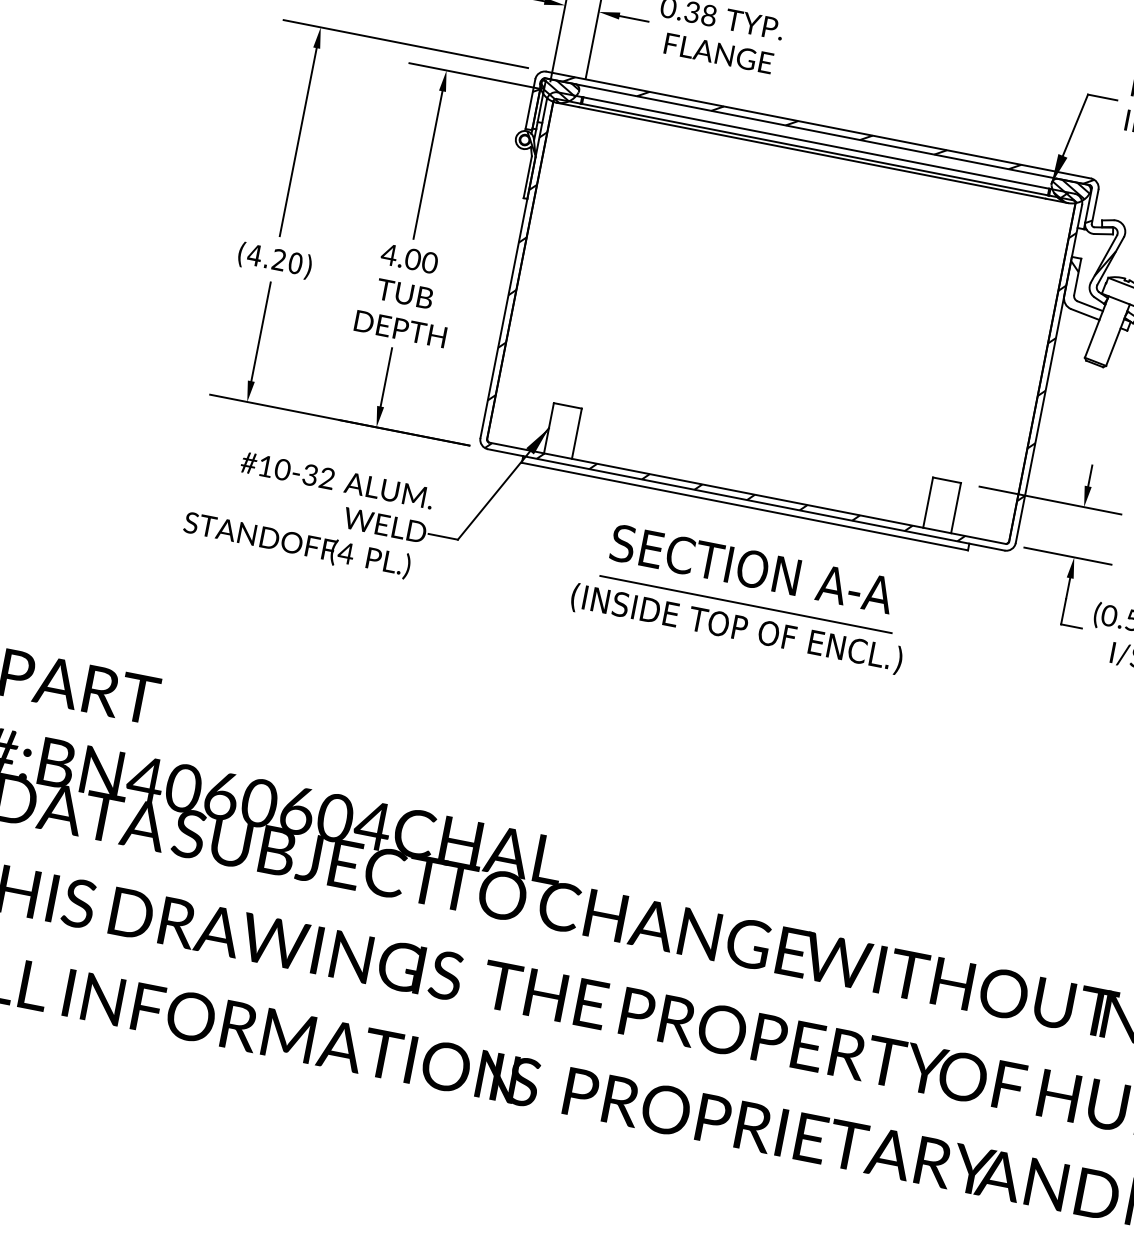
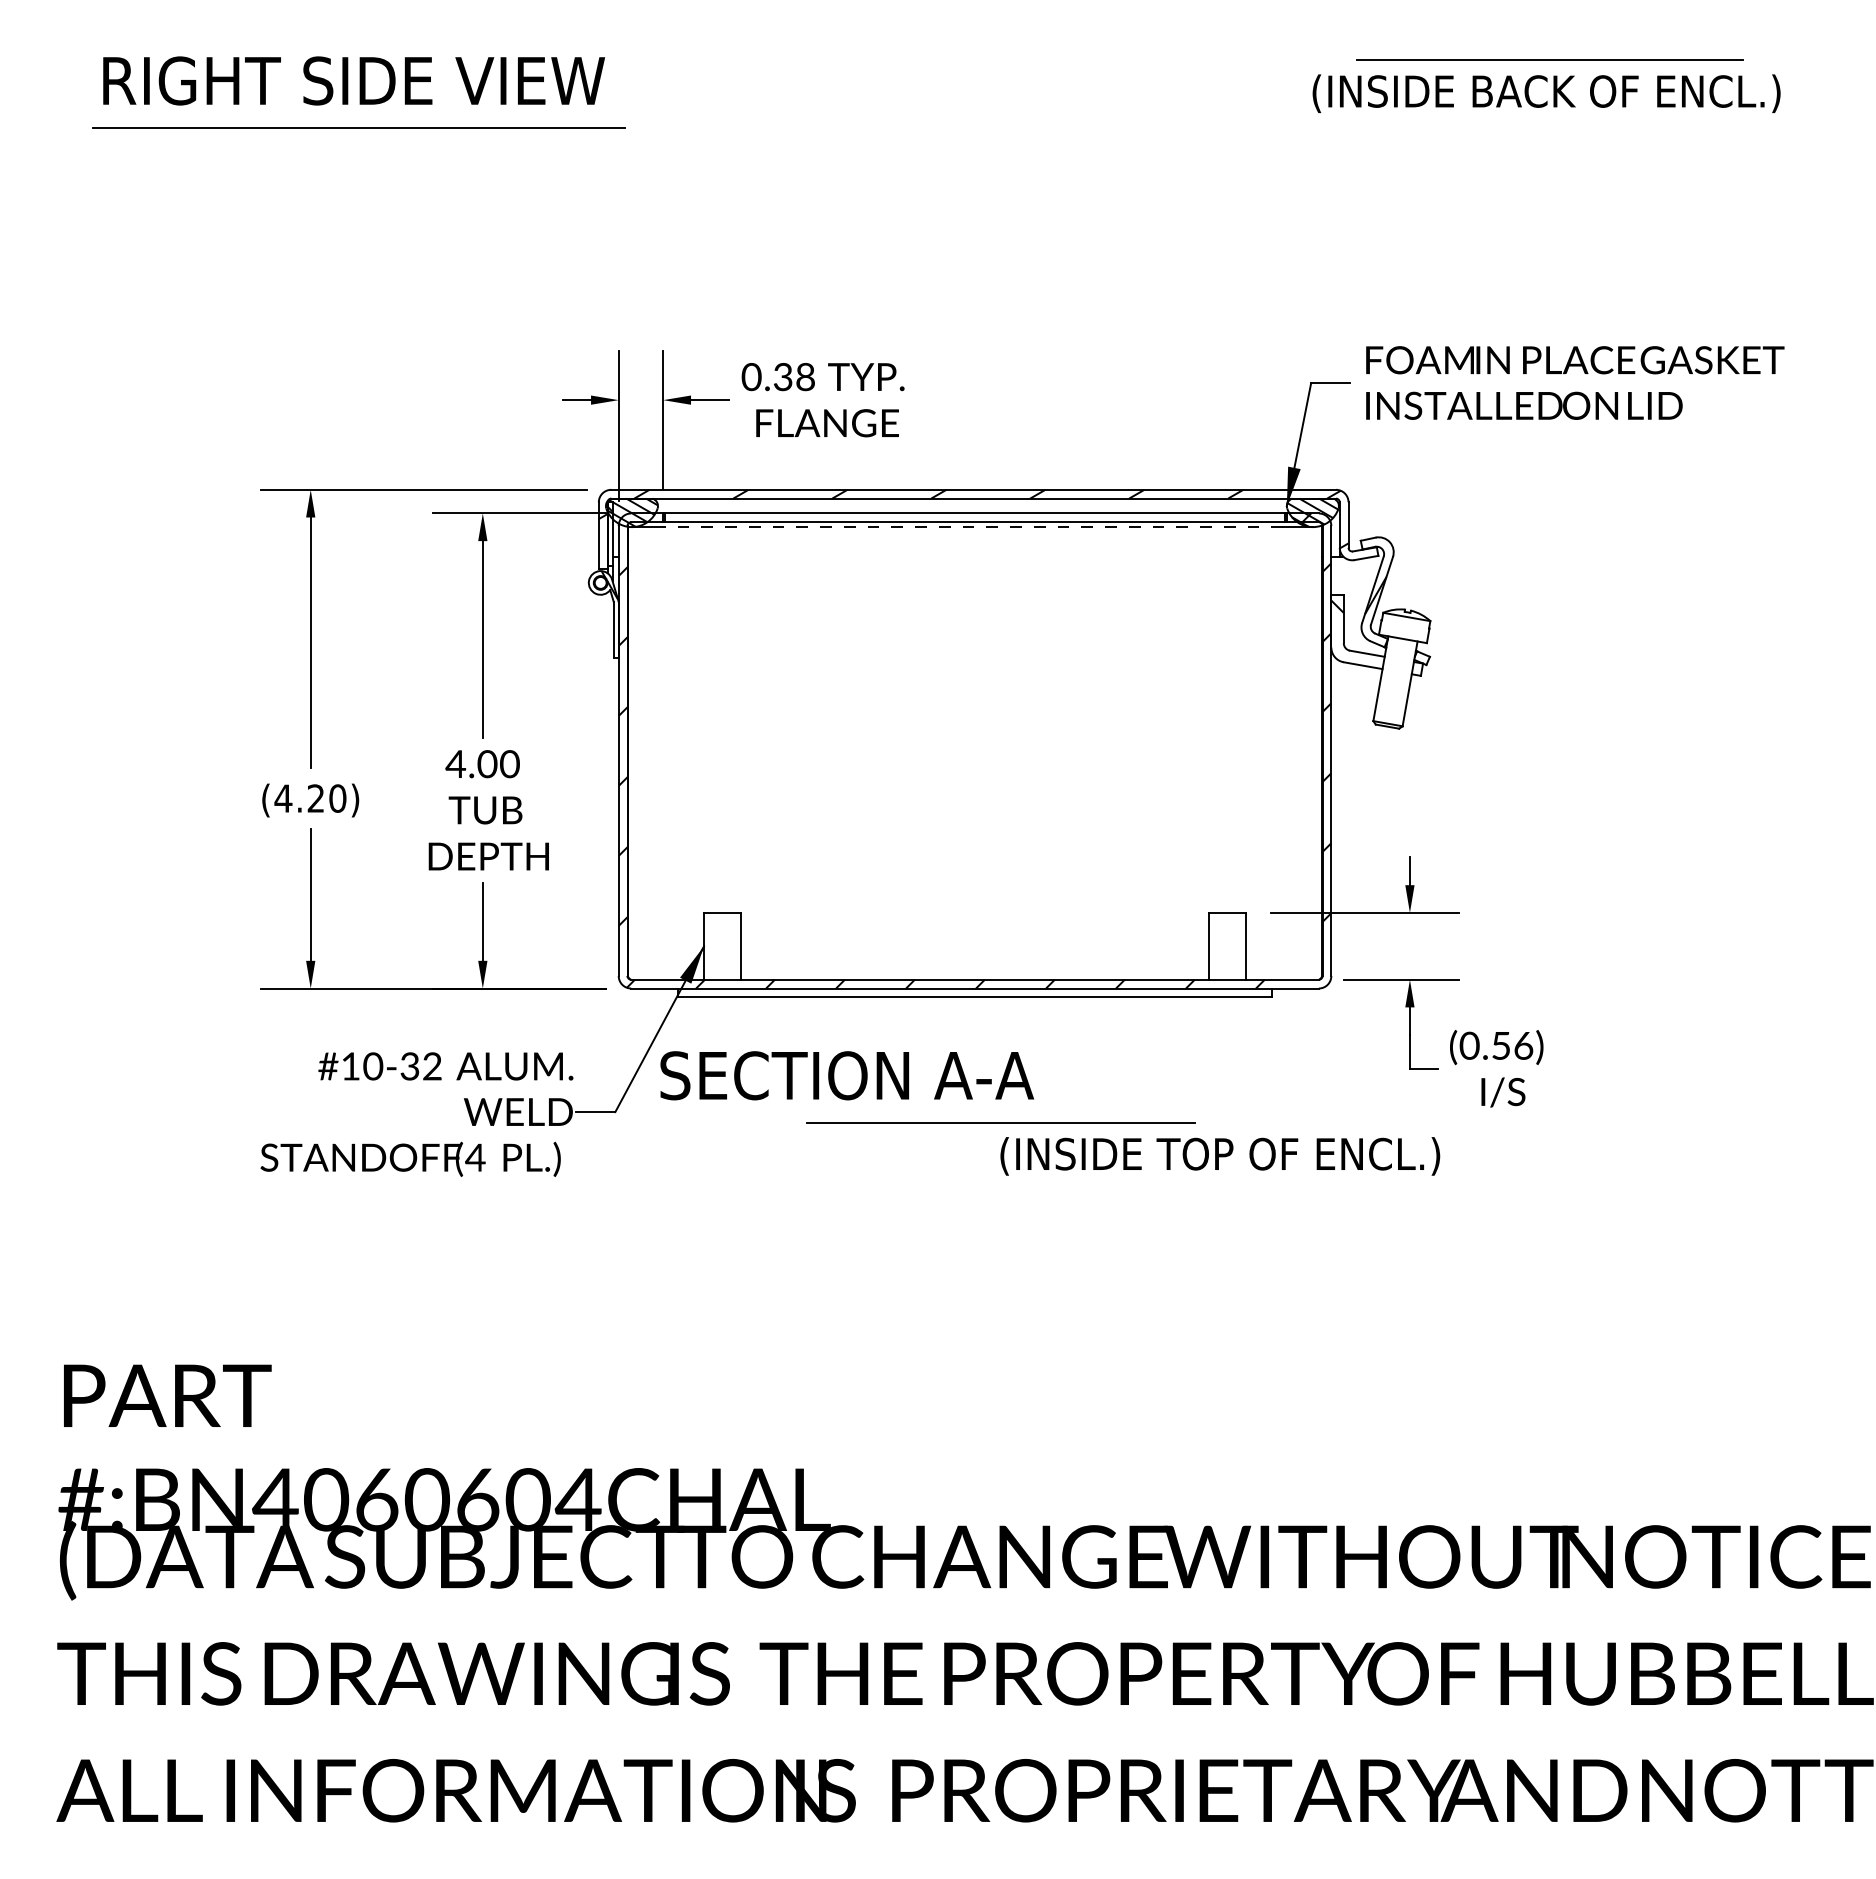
line: (812, 153) -> (972, 527), solid -> dashed
text: (752, 568) -> (847, 1075), moved
text: (736, 629) -> (1220, 1156), moved

